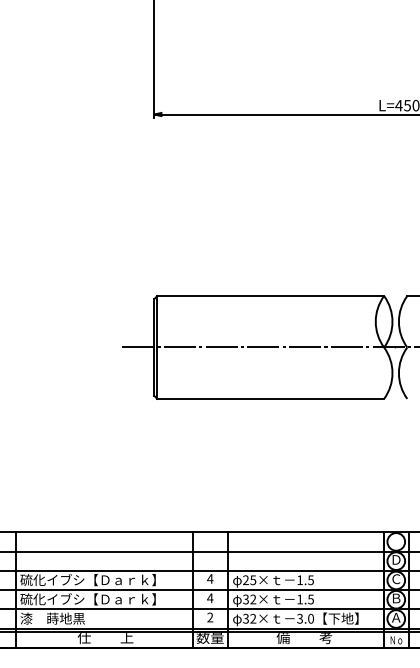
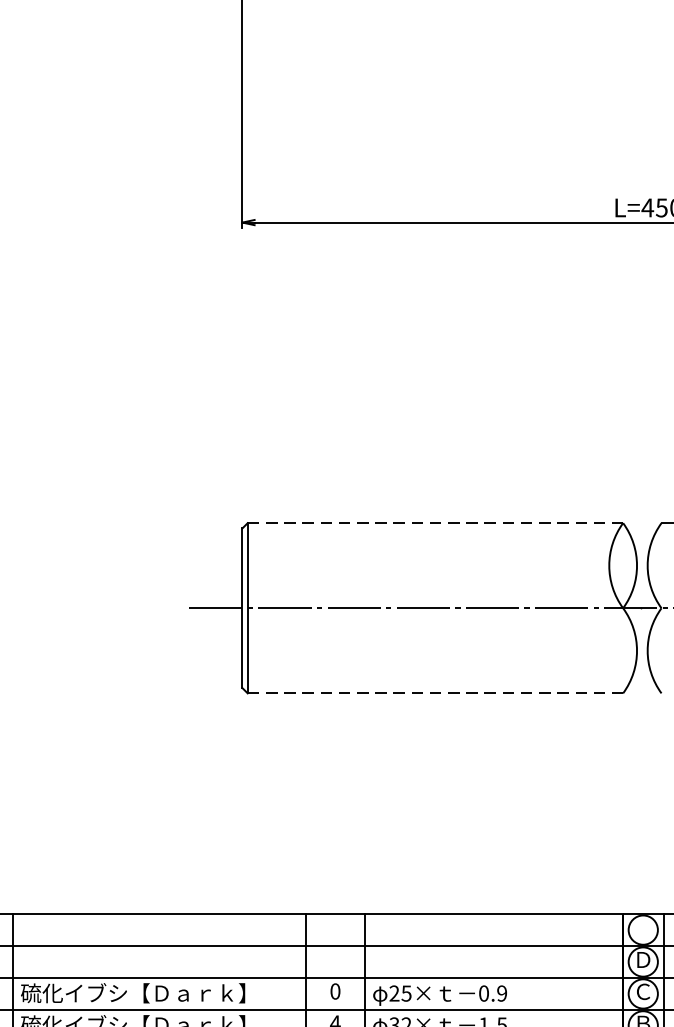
line: (271, 296) -> (436, 523), solid -> dashed
line: (271, 398) -> (436, 692), solid -> dashed
text: (210, 578) -> (335, 990), 4 -> 0
text: (305, 580) -> (492, 994), 1.5 -> 0.9

